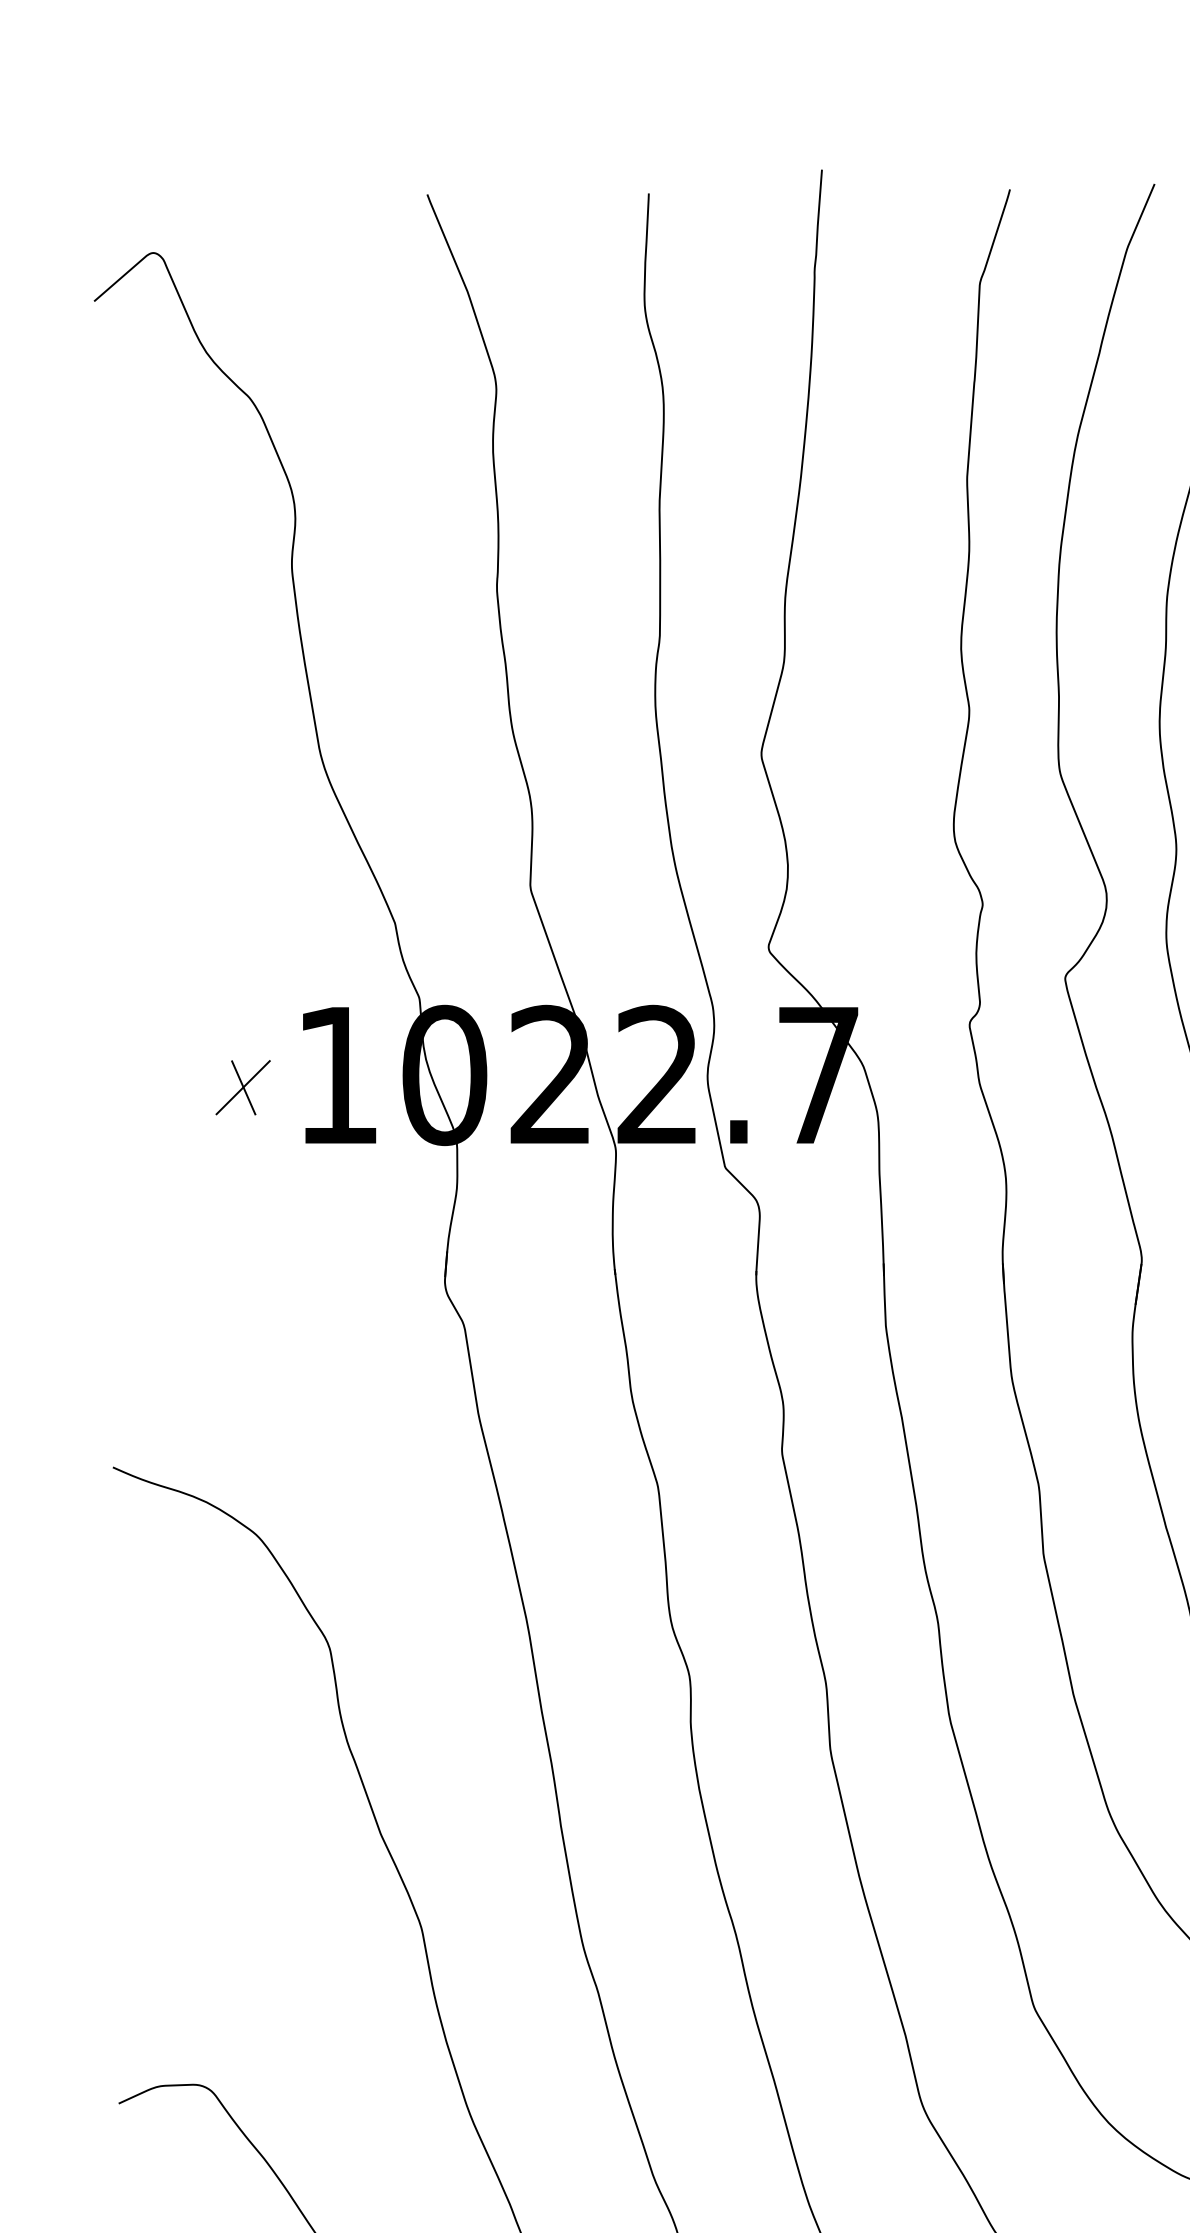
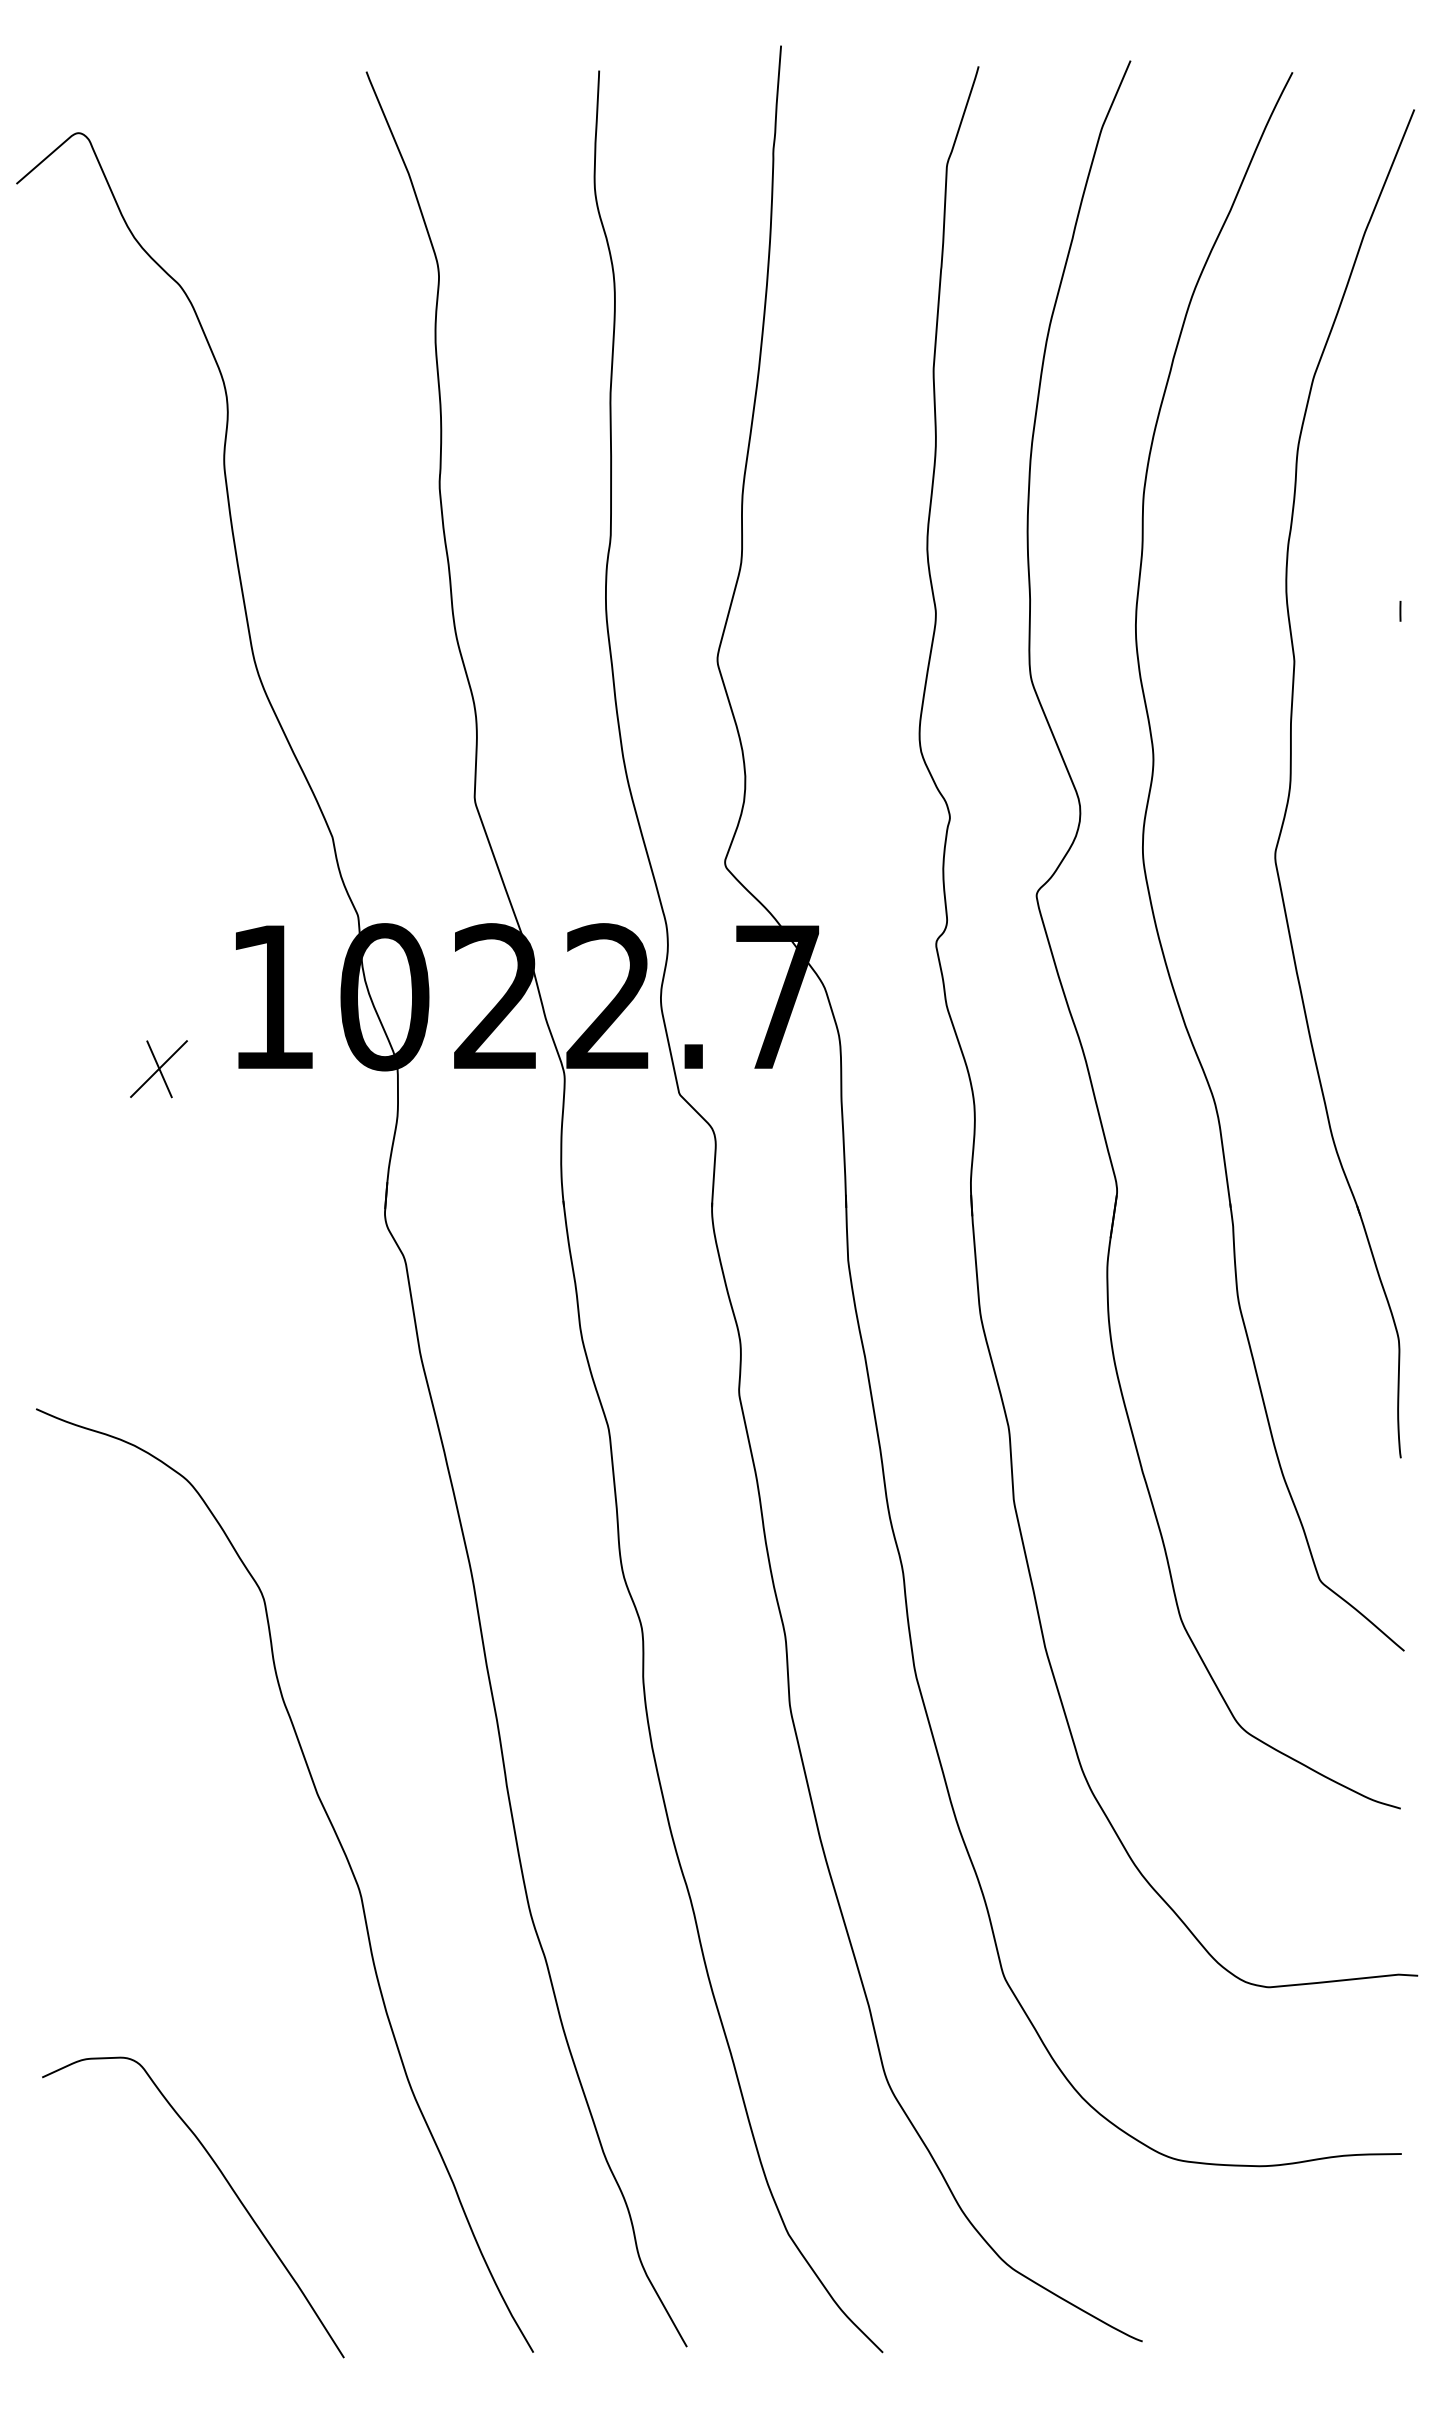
part: (242, 1088) -> (158, 1069), moved

